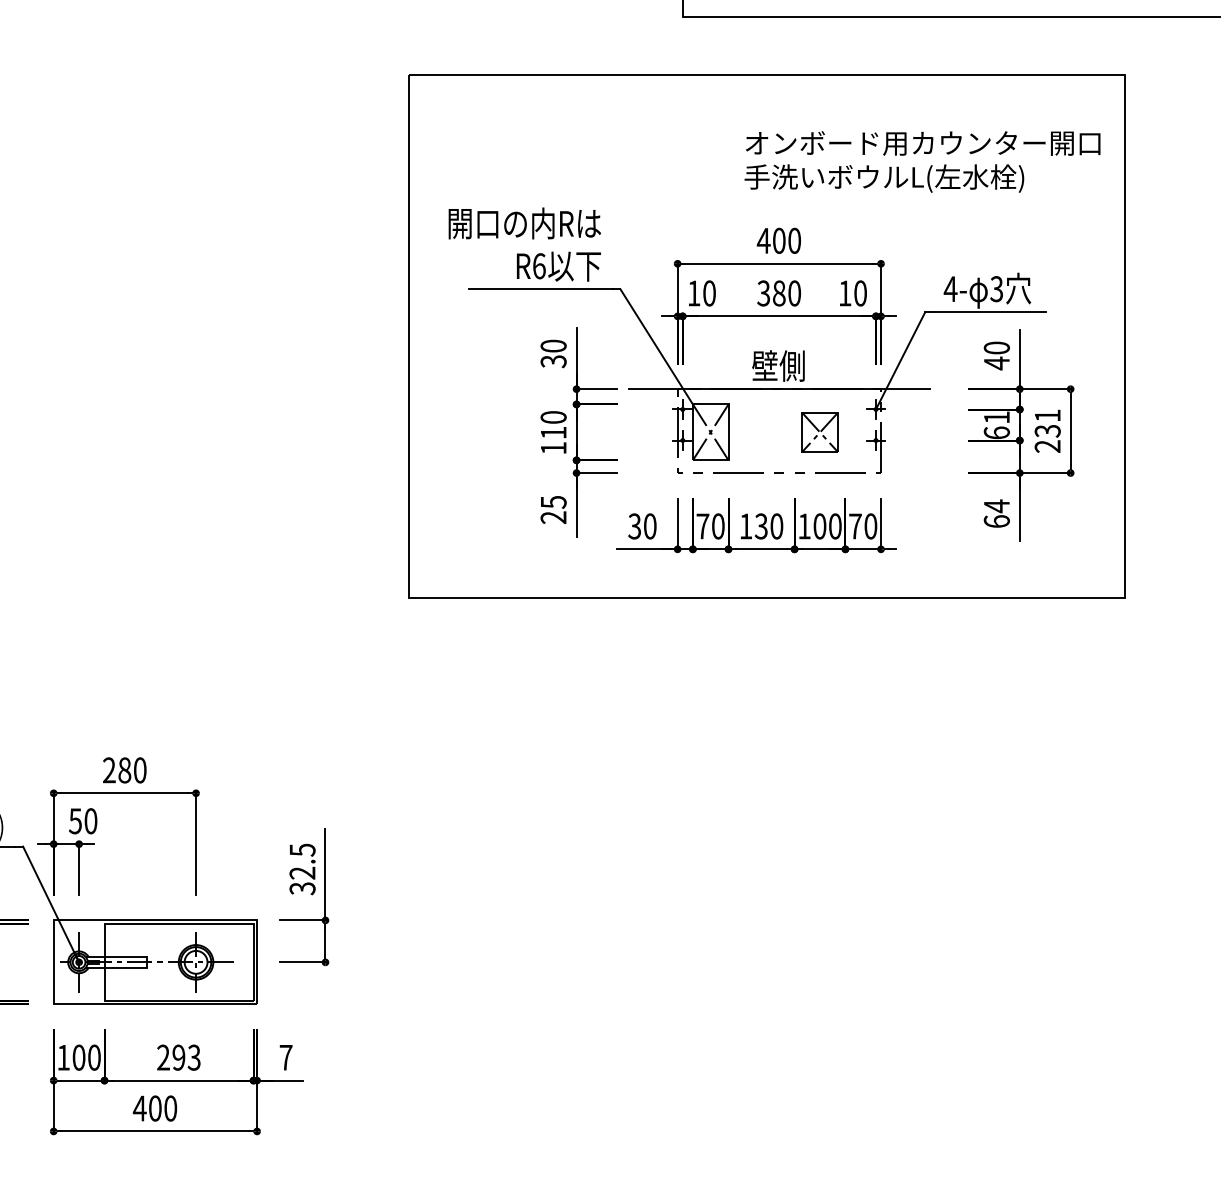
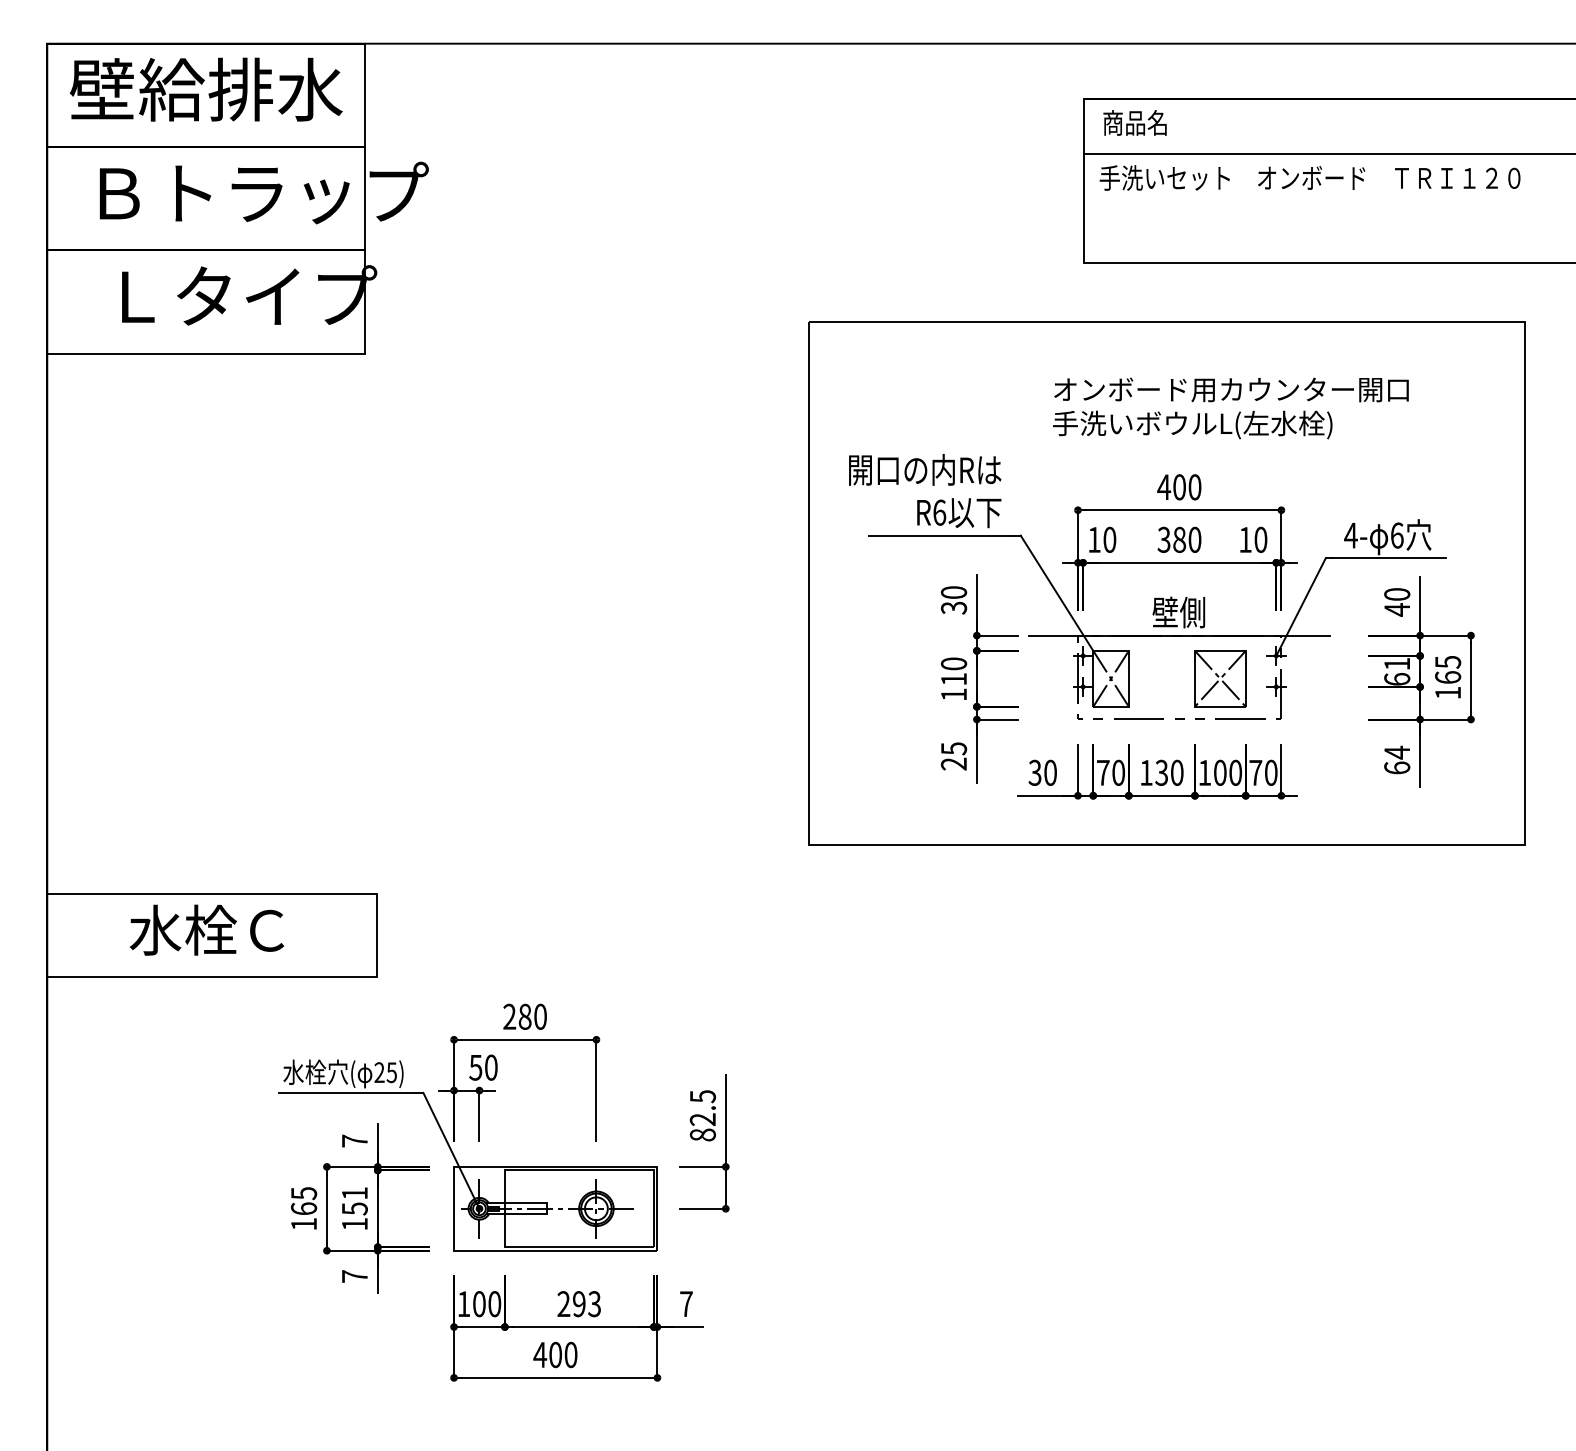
text: (922, 162) -> (1230, 408), moved
text: (996, 289) -> (1396, 535), 3 -> 6
text: (1048, 431) -> (1448, 677), 231 -> 165
part: (820, 432) -> (1220, 678), size x1.43
text: (302, 888) -> (702, 1134), 32.5 -> 82.5

